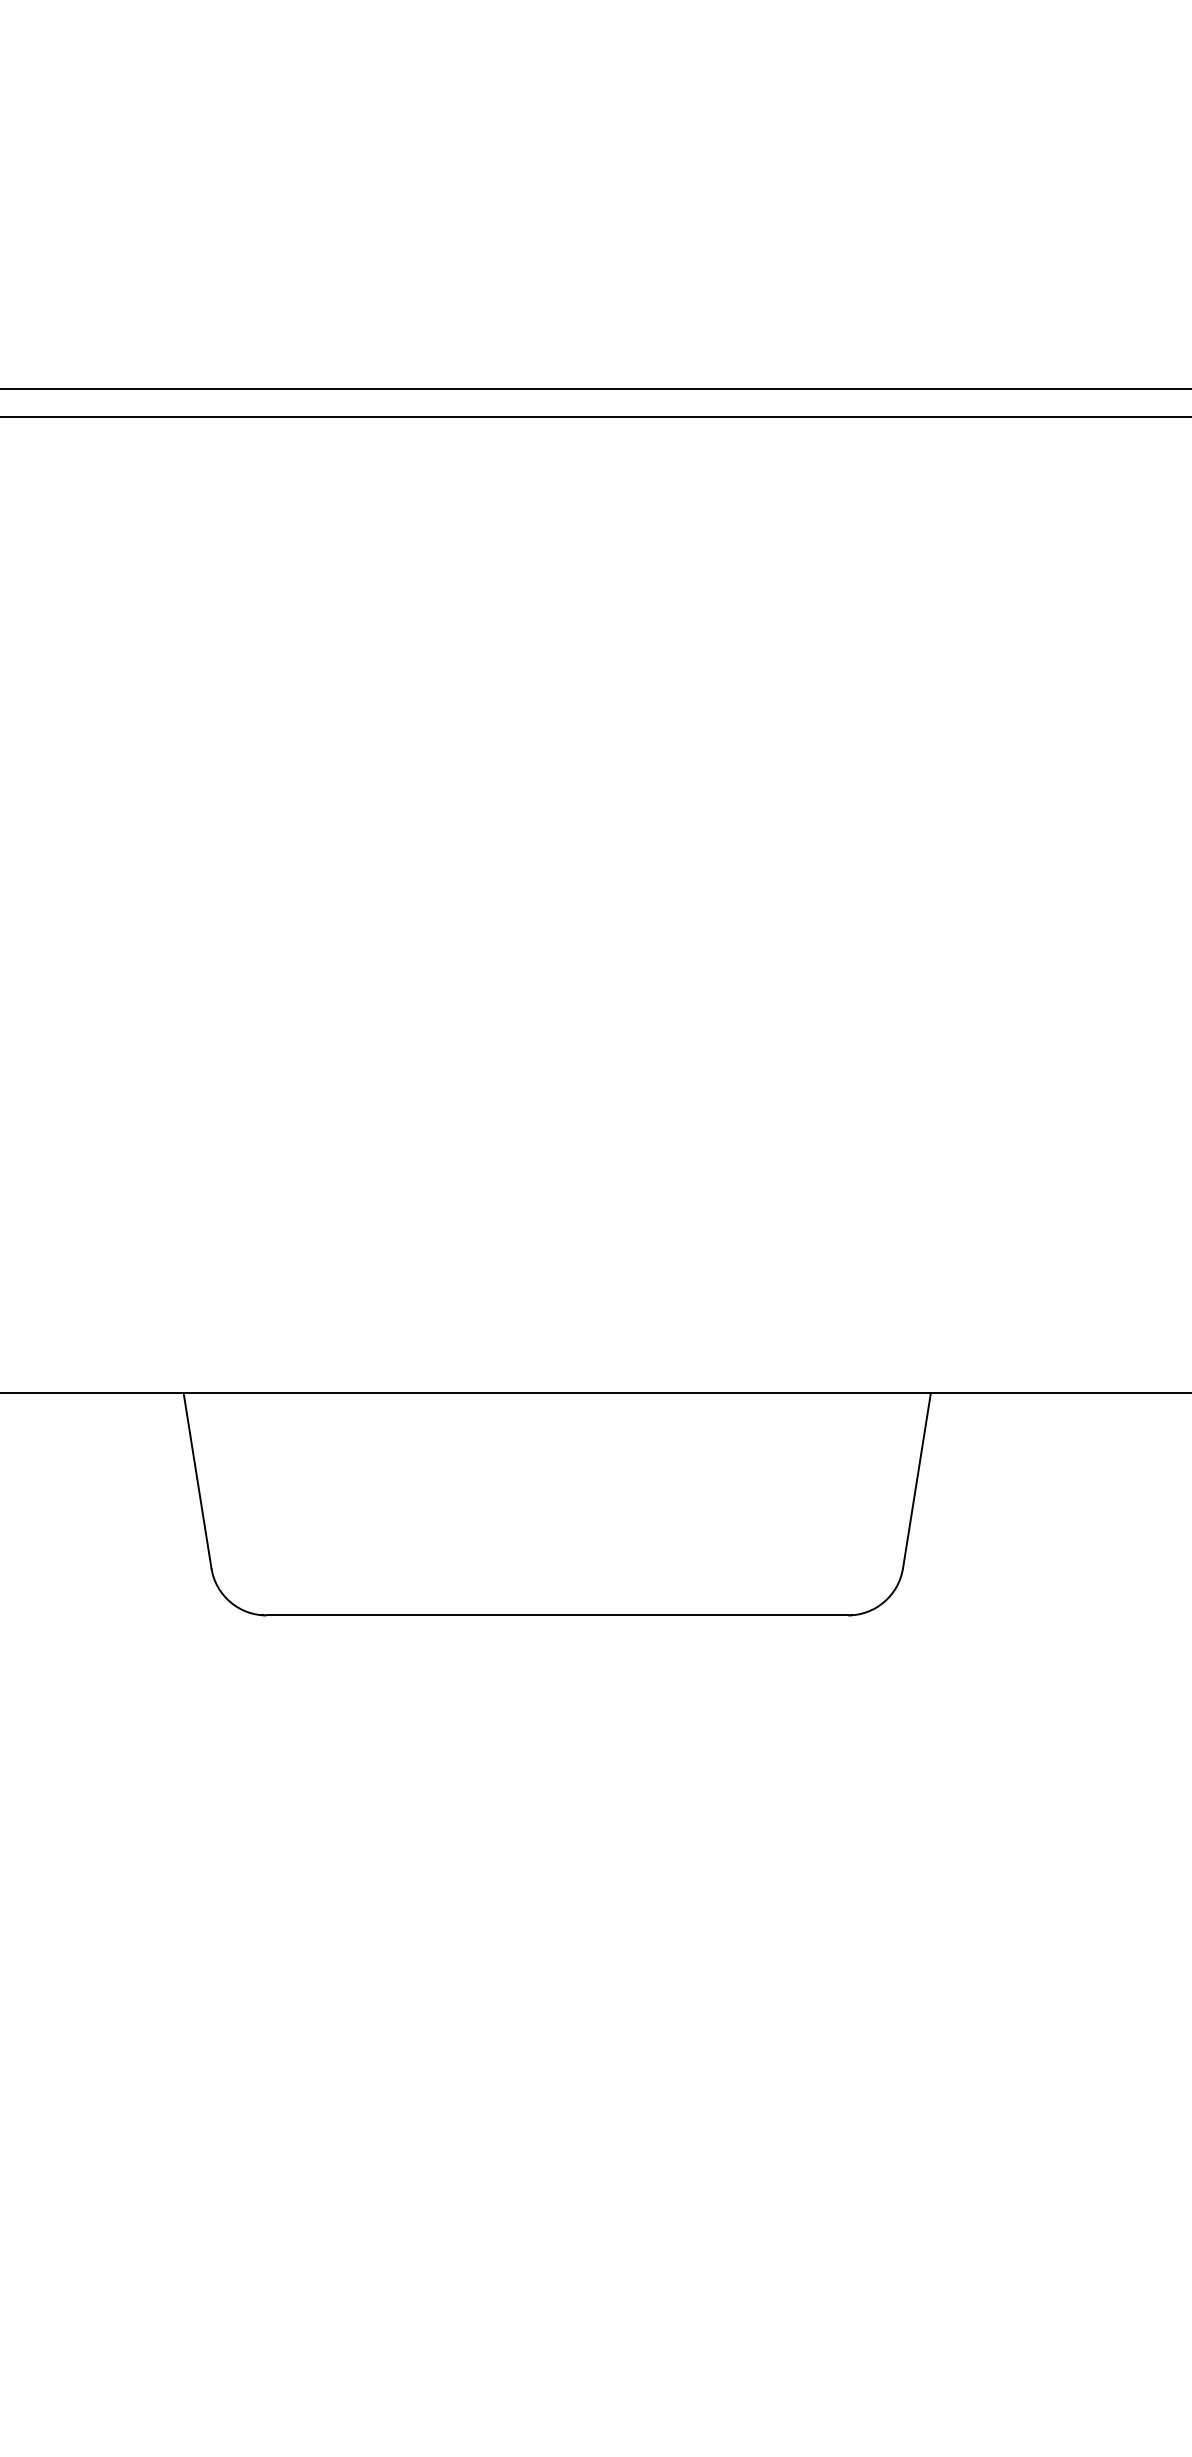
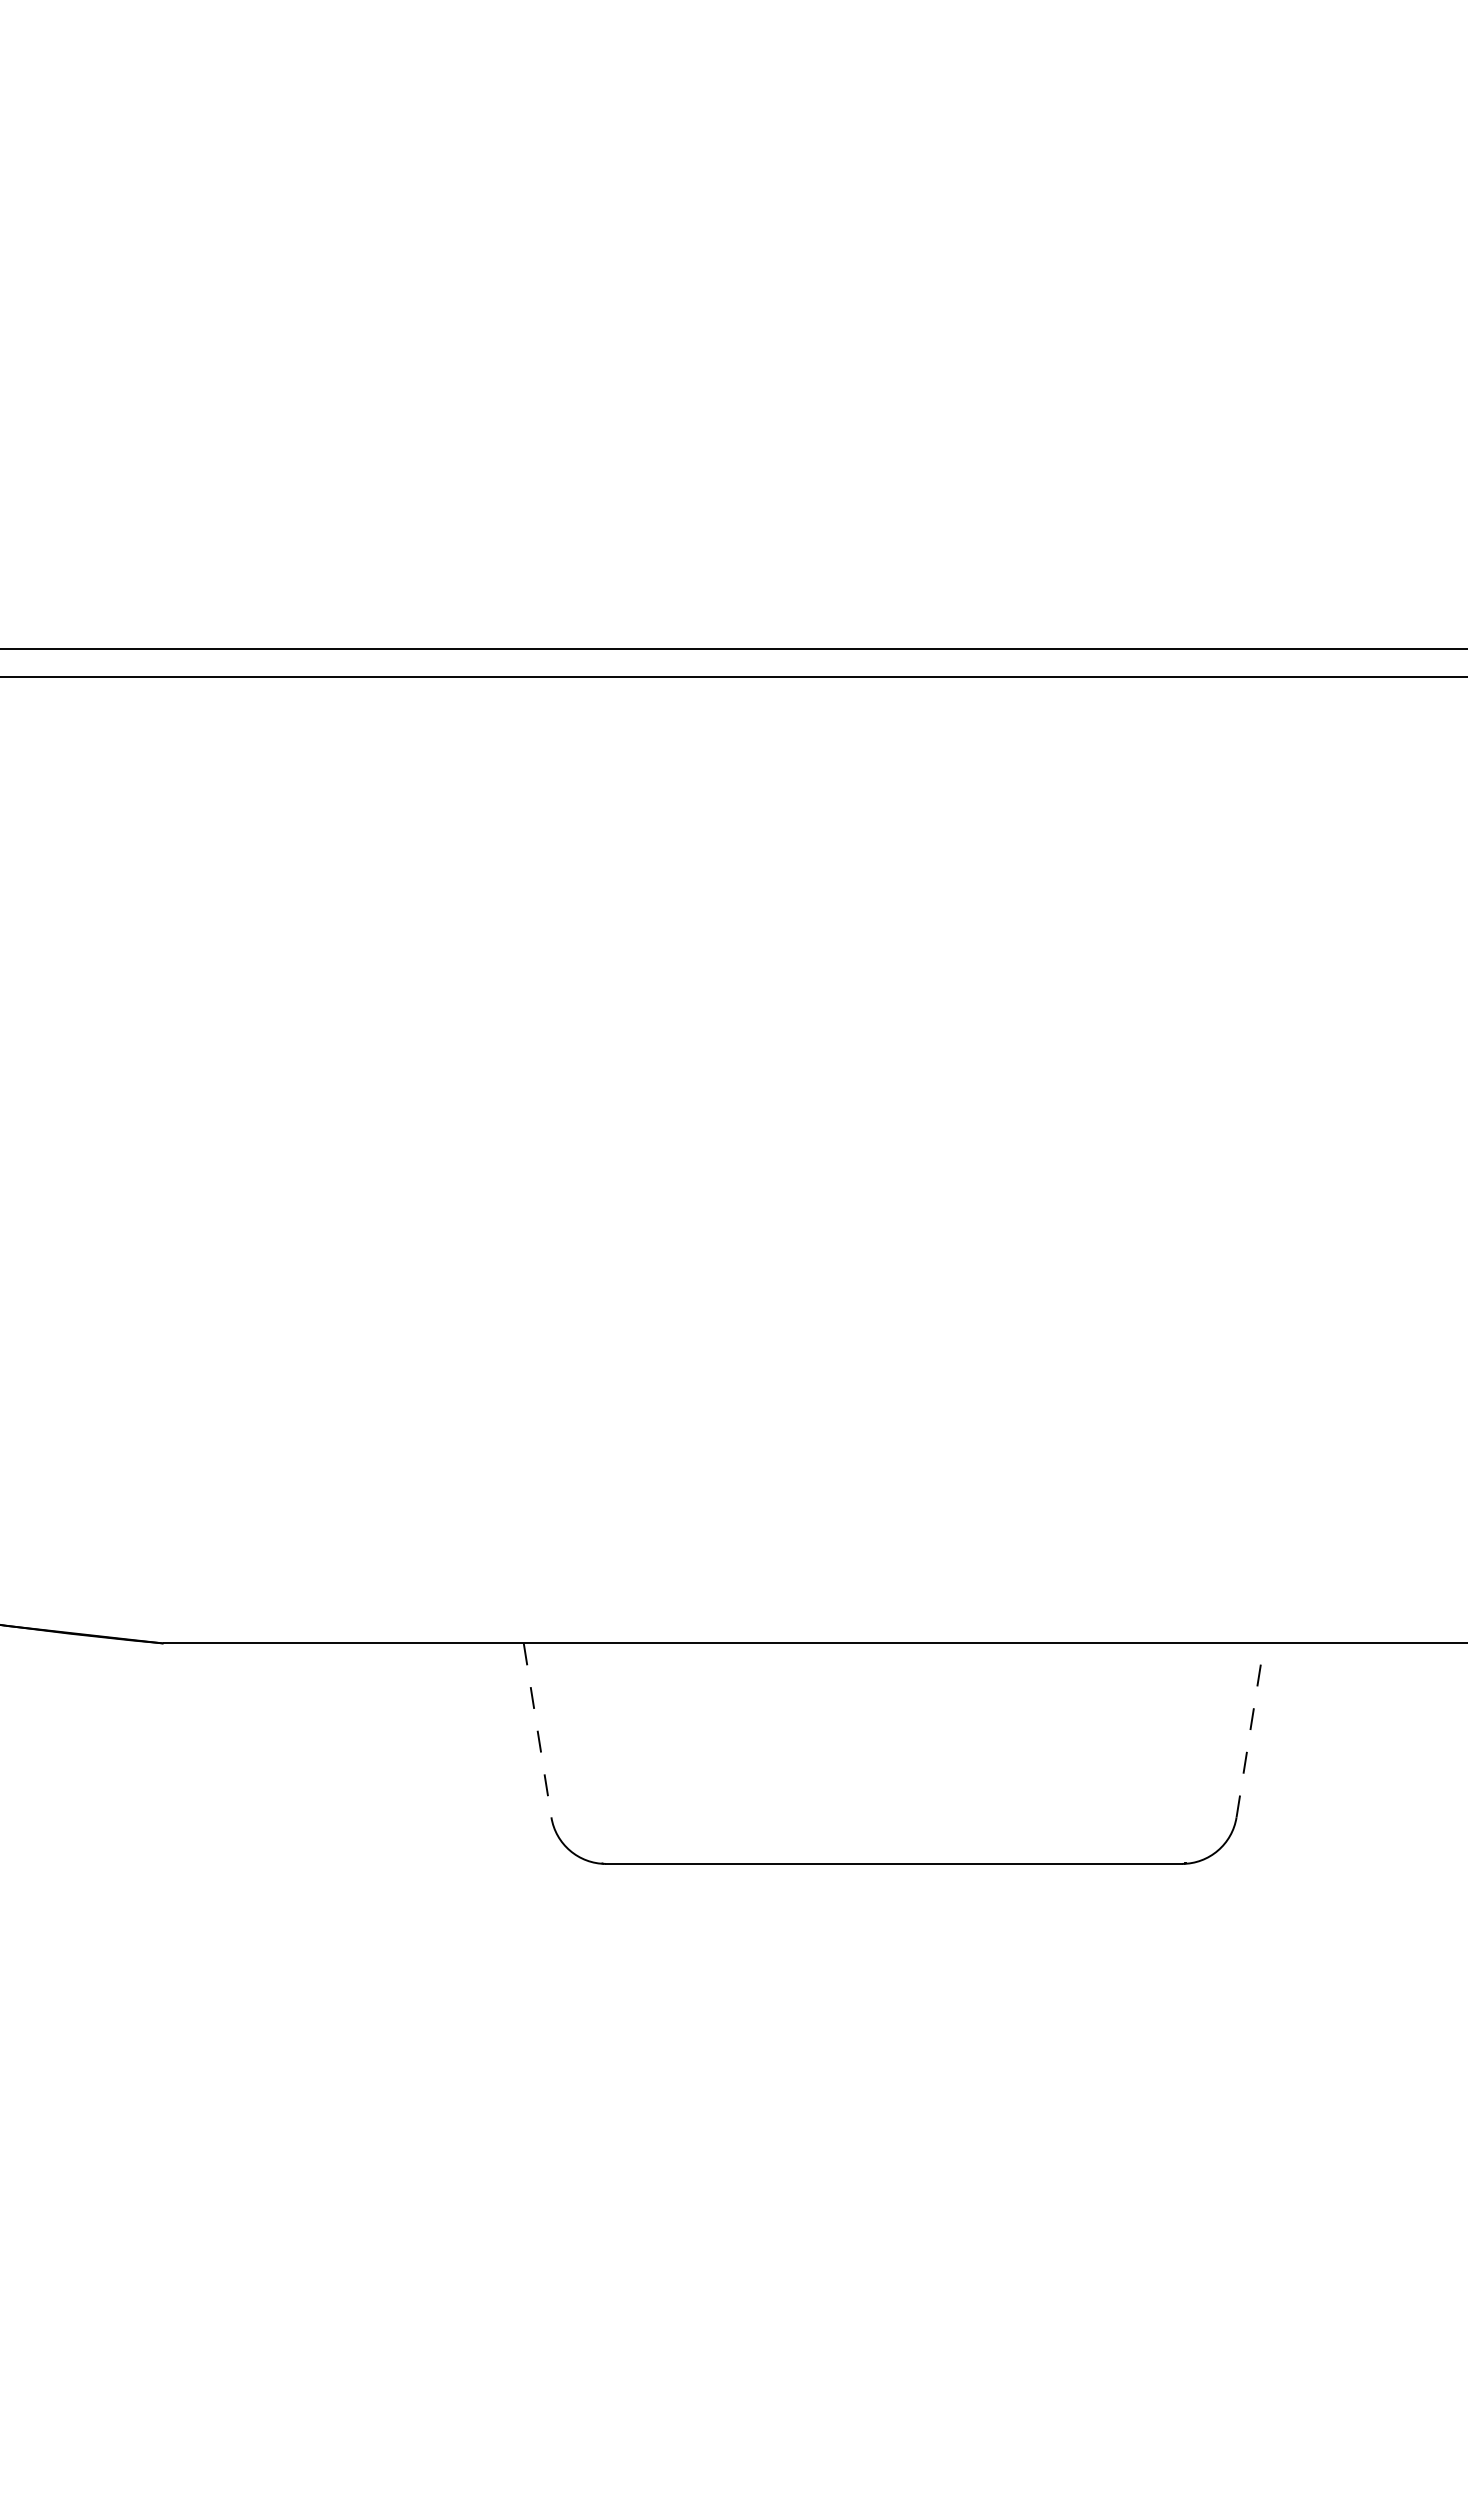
line: (917, 1479) -> (1250, 1729), solid -> dashed
line: (197, 1480) -> (537, 1730), solid -> dashed

